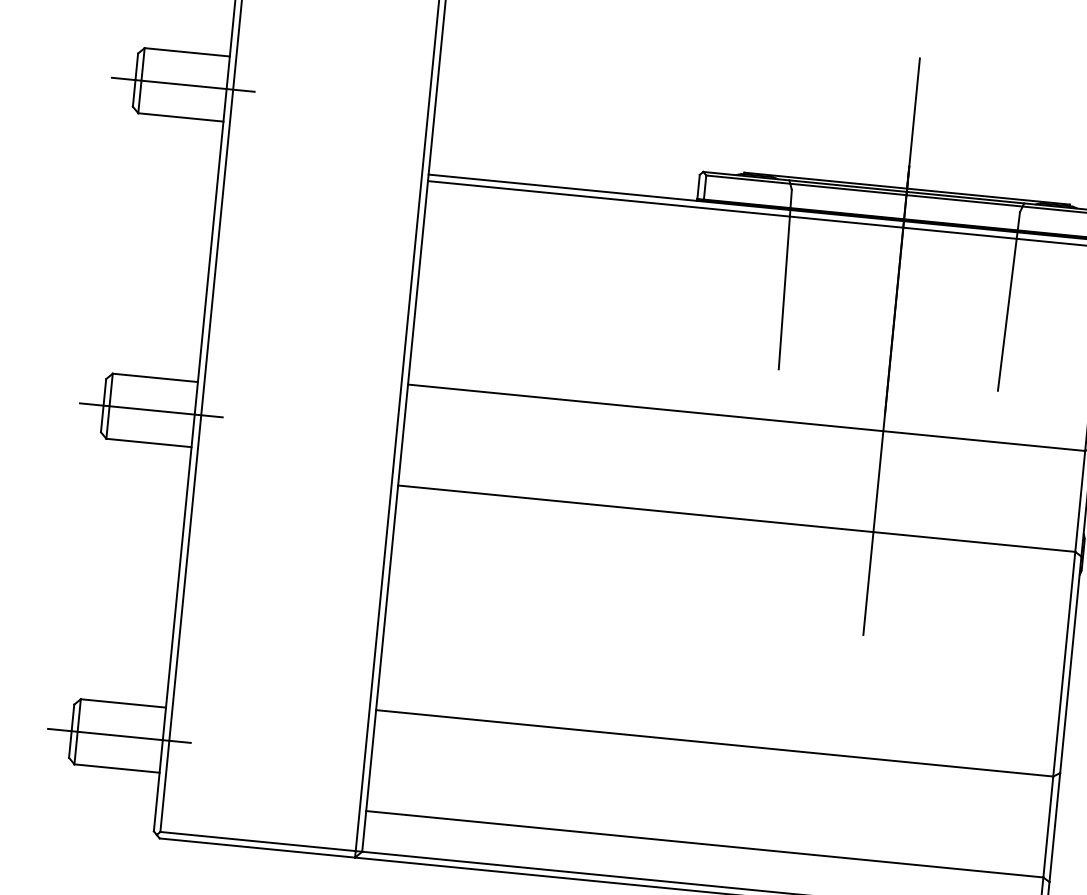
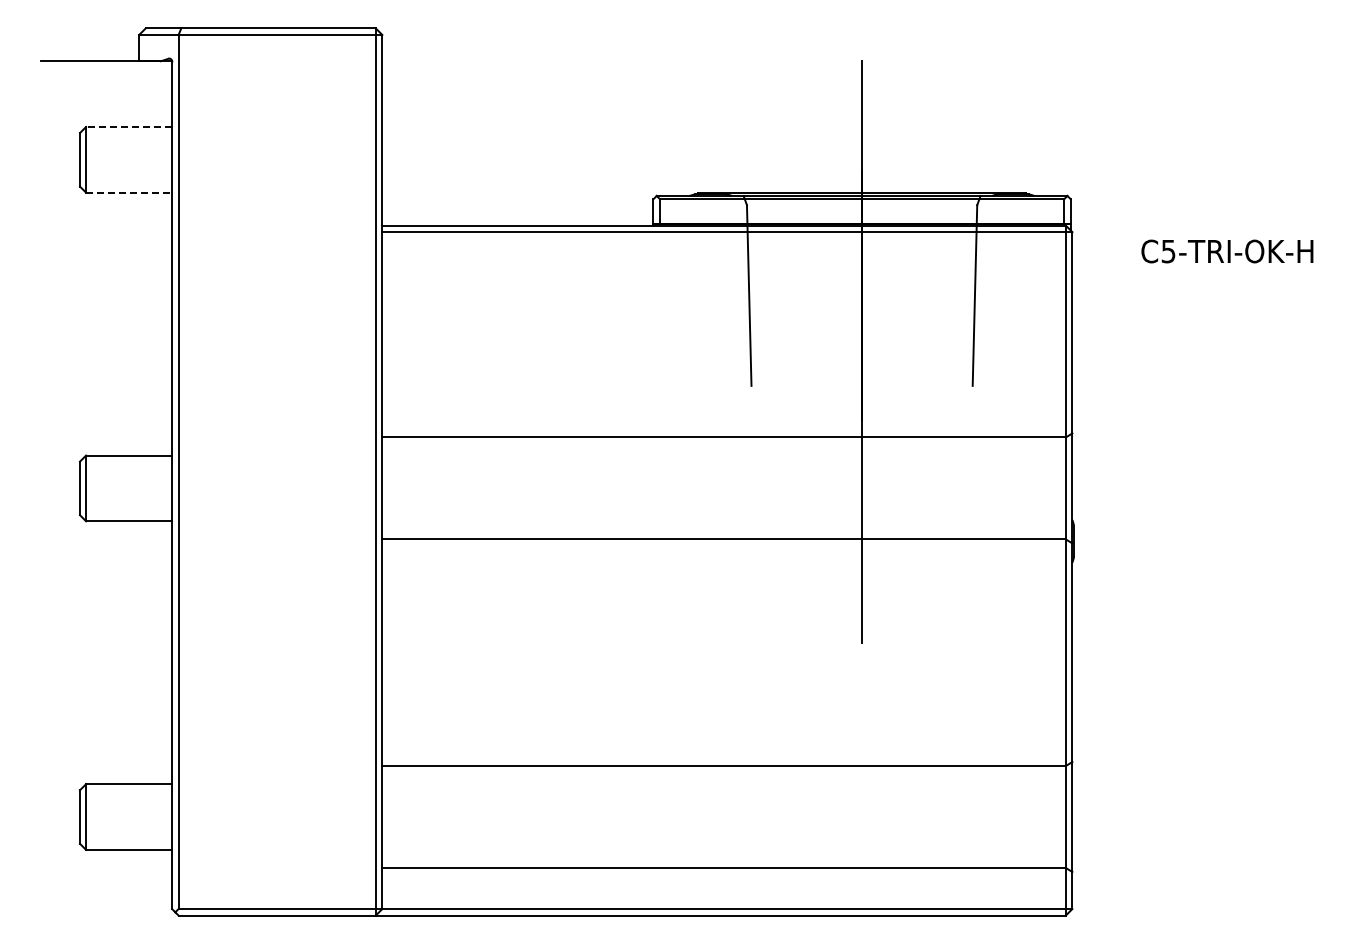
line: (187, 51) -> (129, 126), solid -> dashed
line: (183, 84) -> (128, 159), removed
line: (181, 117) -> (129, 192), solid -> dashed
line: (151, 410) -> (128, 488), removed
line: (119, 736) -> (128, 817), removed

